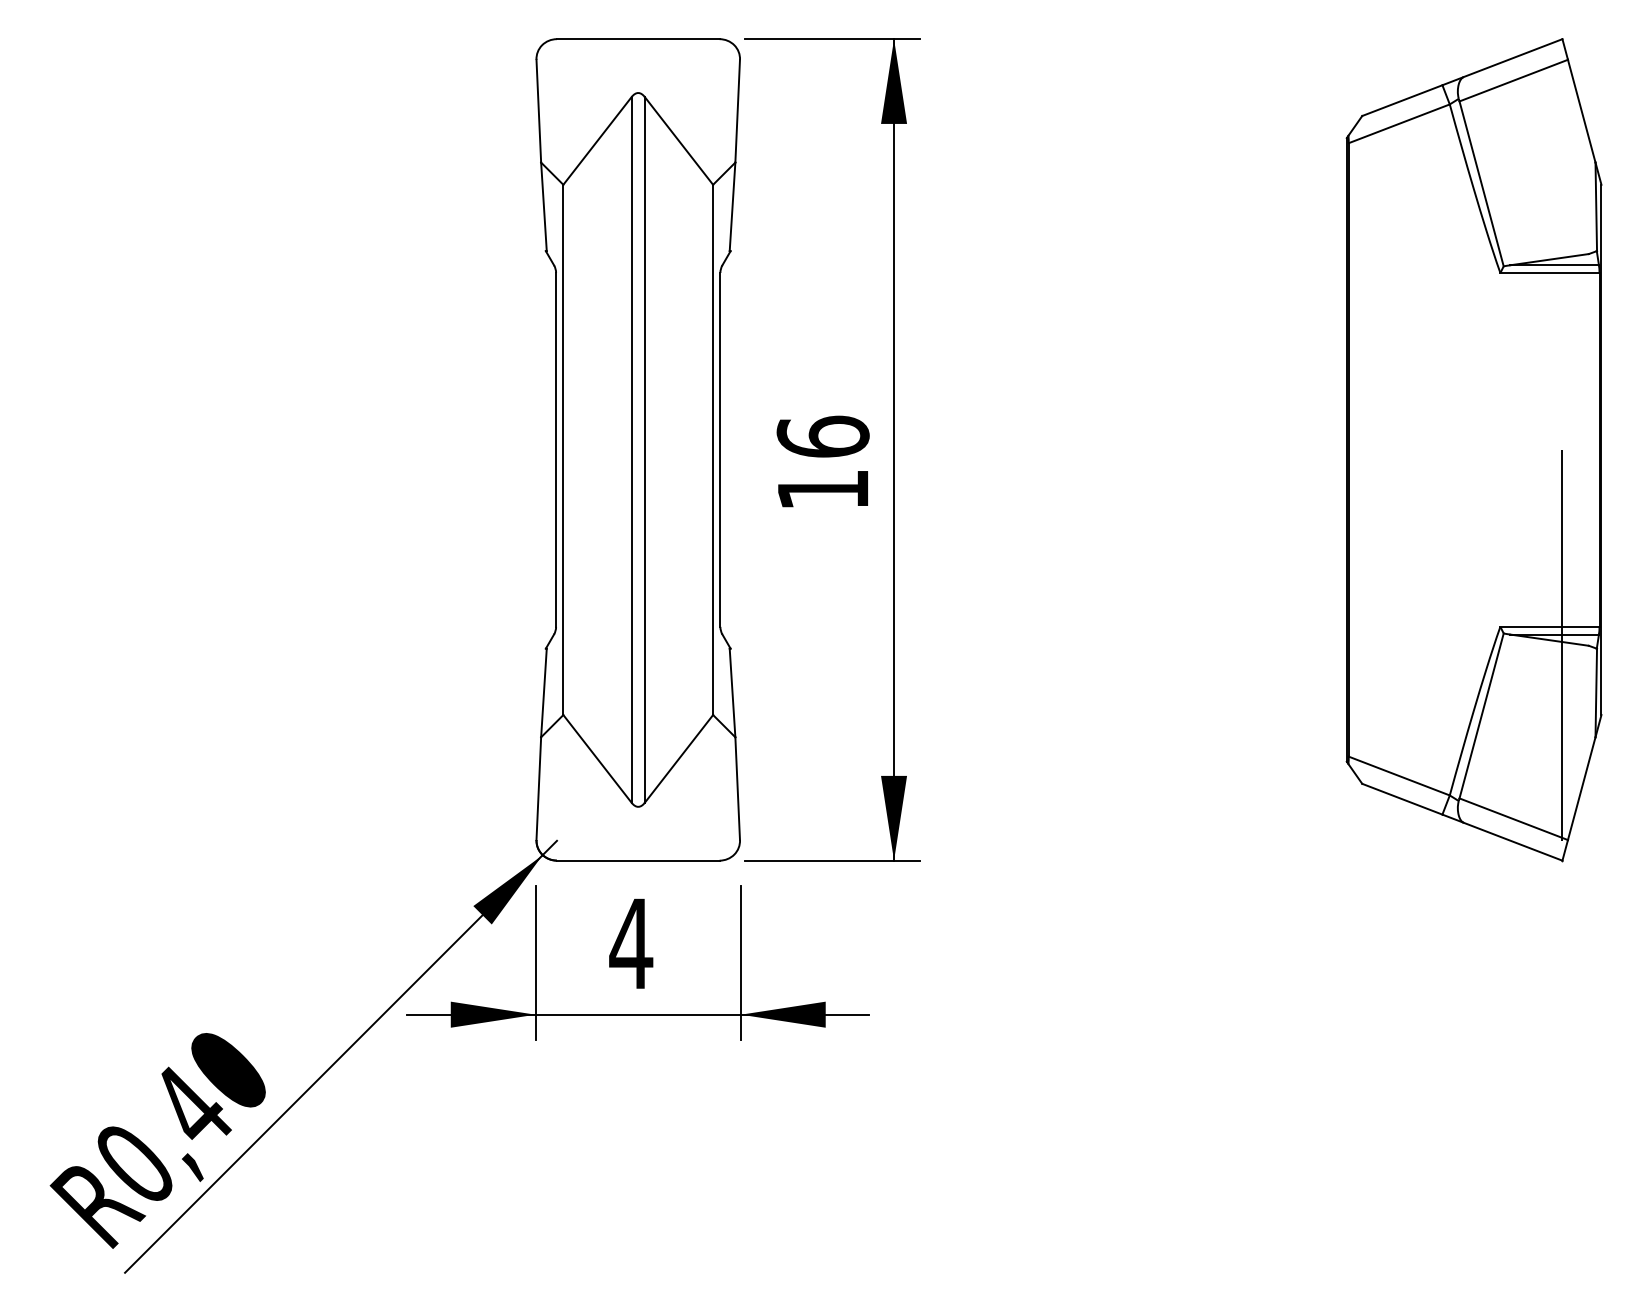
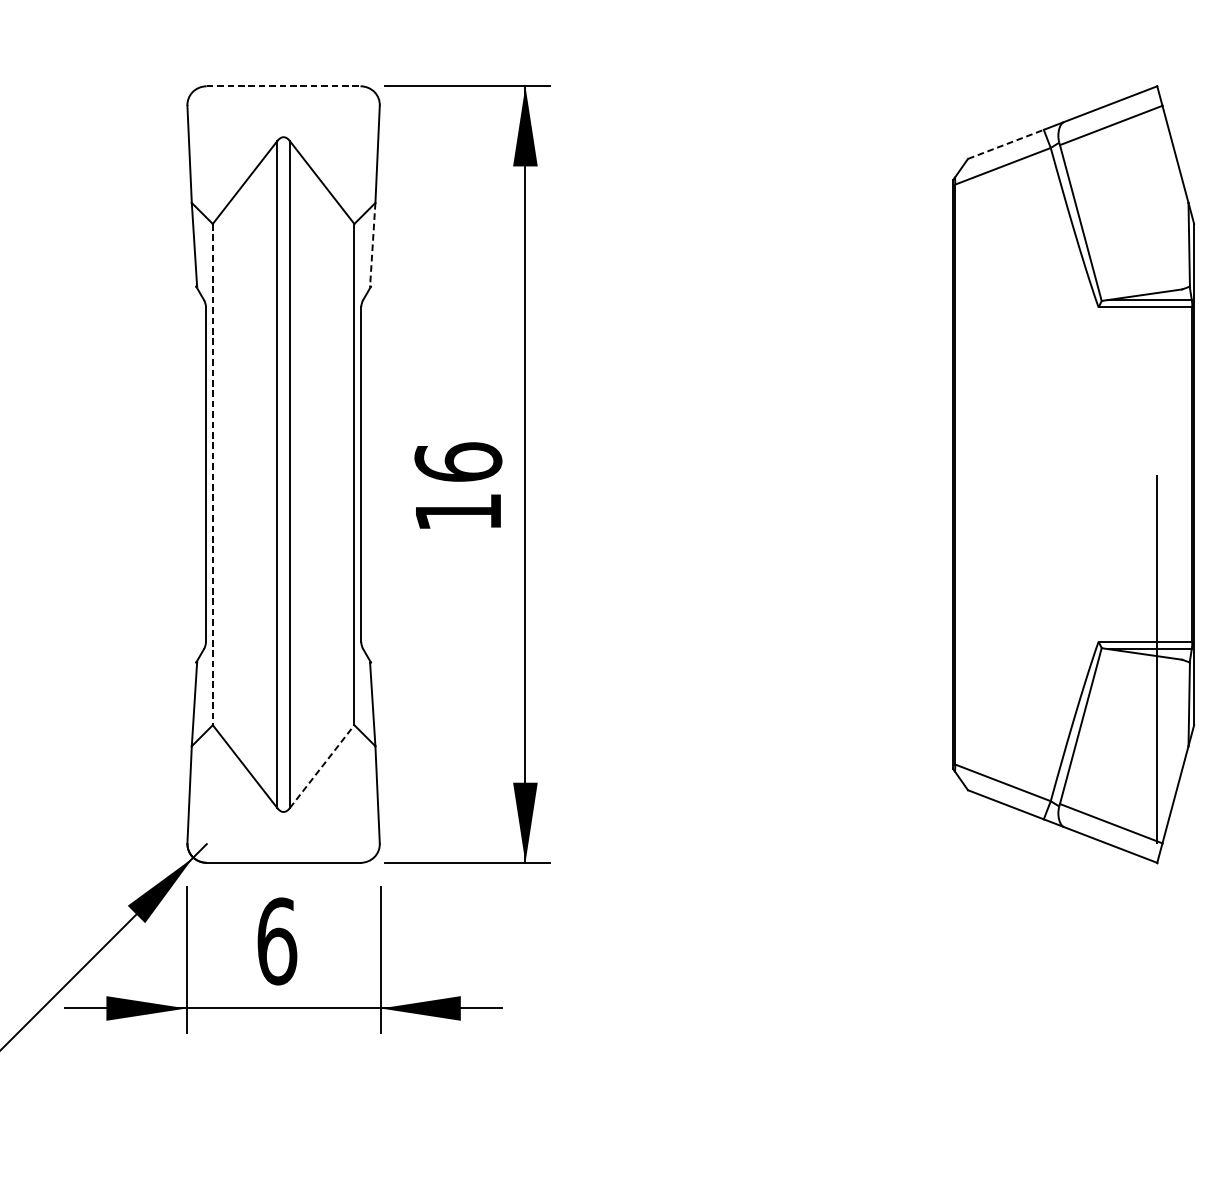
line: (638, 39) -> (283, 86), solid -> dashed
line: (1402, 100) -> (1006, 144), solid -> dashed
line: (732, 207) -> (372, 245), solid -> dashed
line: (563, 450) -> (212, 475), solid -> dashed
line: (679, 758) -> (322, 766), solid -> dashed
text: (631, 943) -> (277, 941), 4 -> 6

